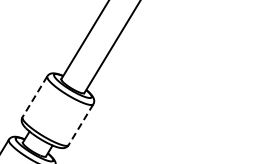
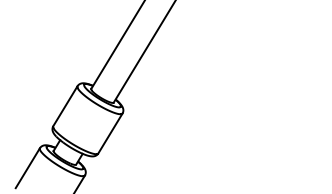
line: (35, 97) -> (65, 106), dashed -> solid
line: (81, 124) -> (110, 133), dashed -> solid

